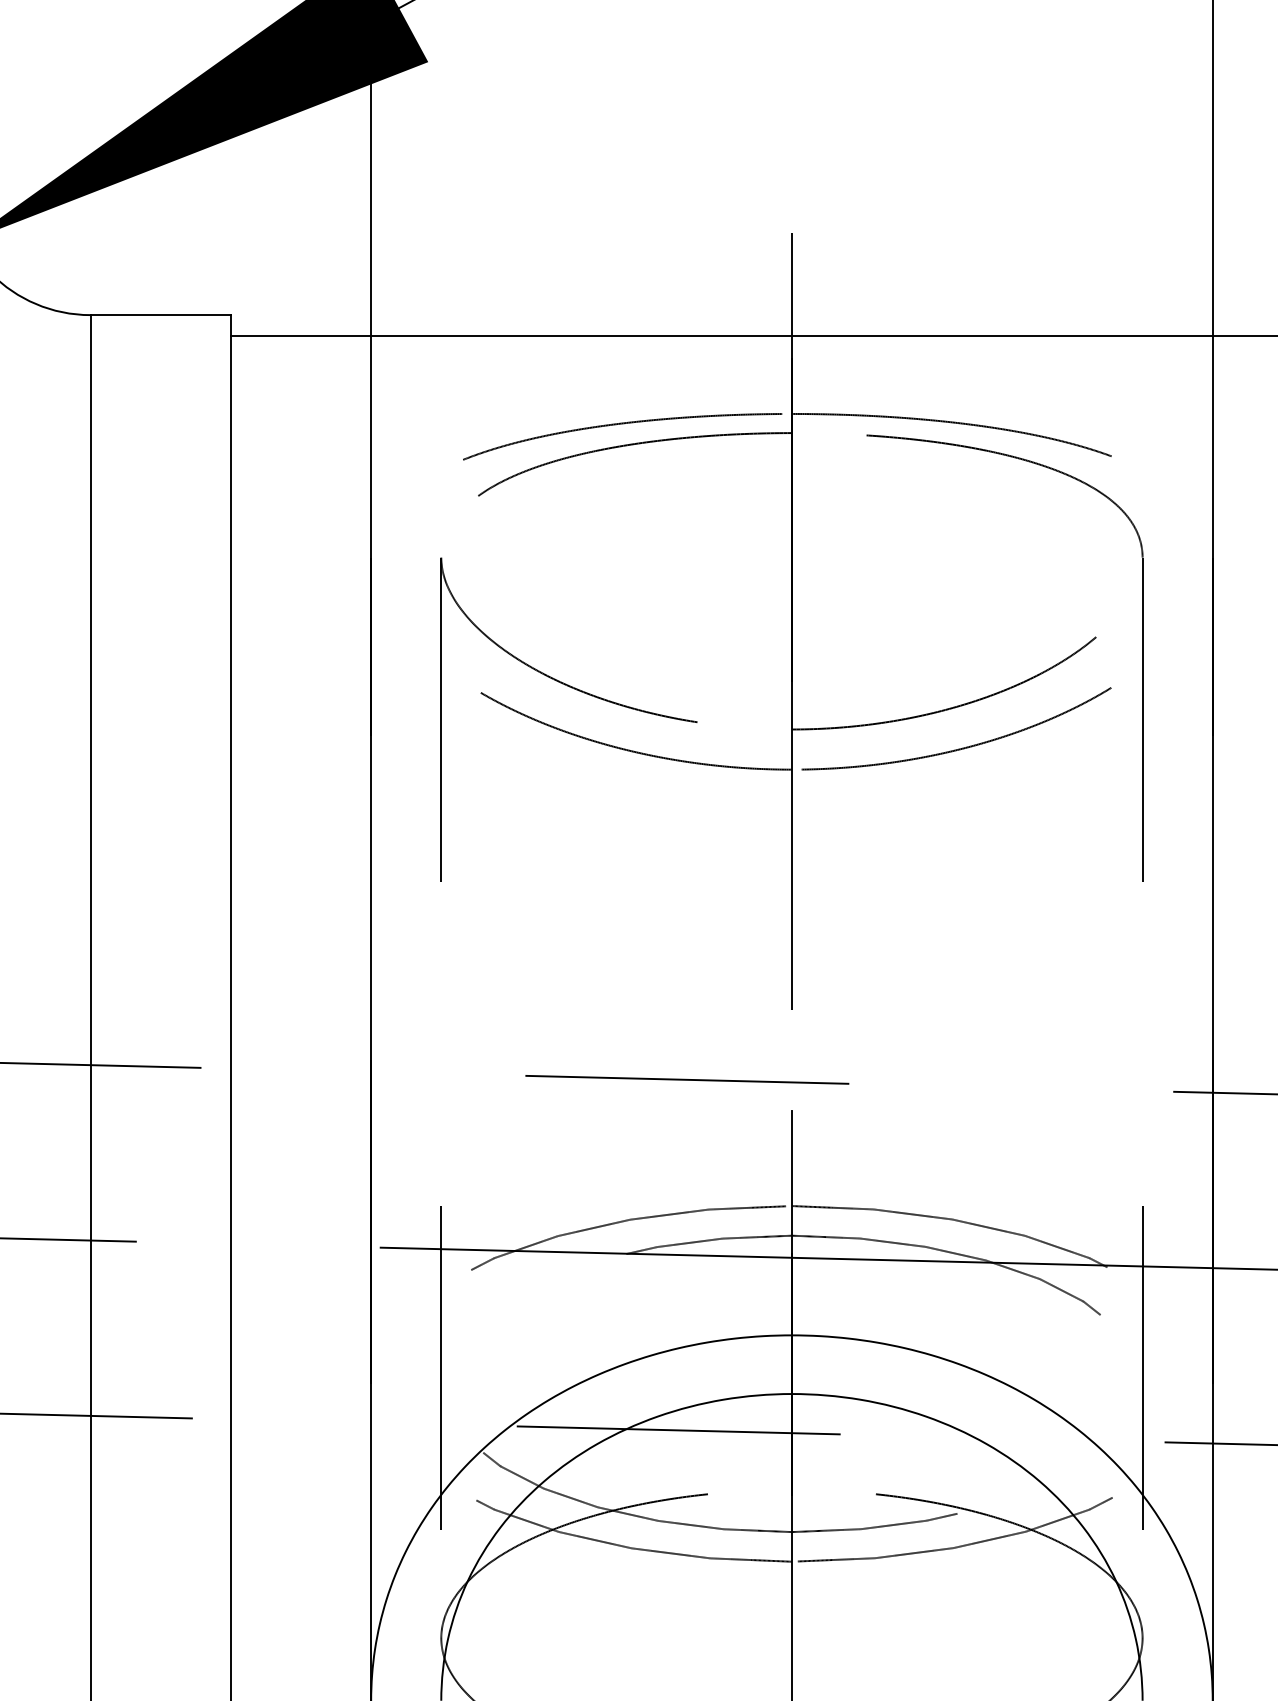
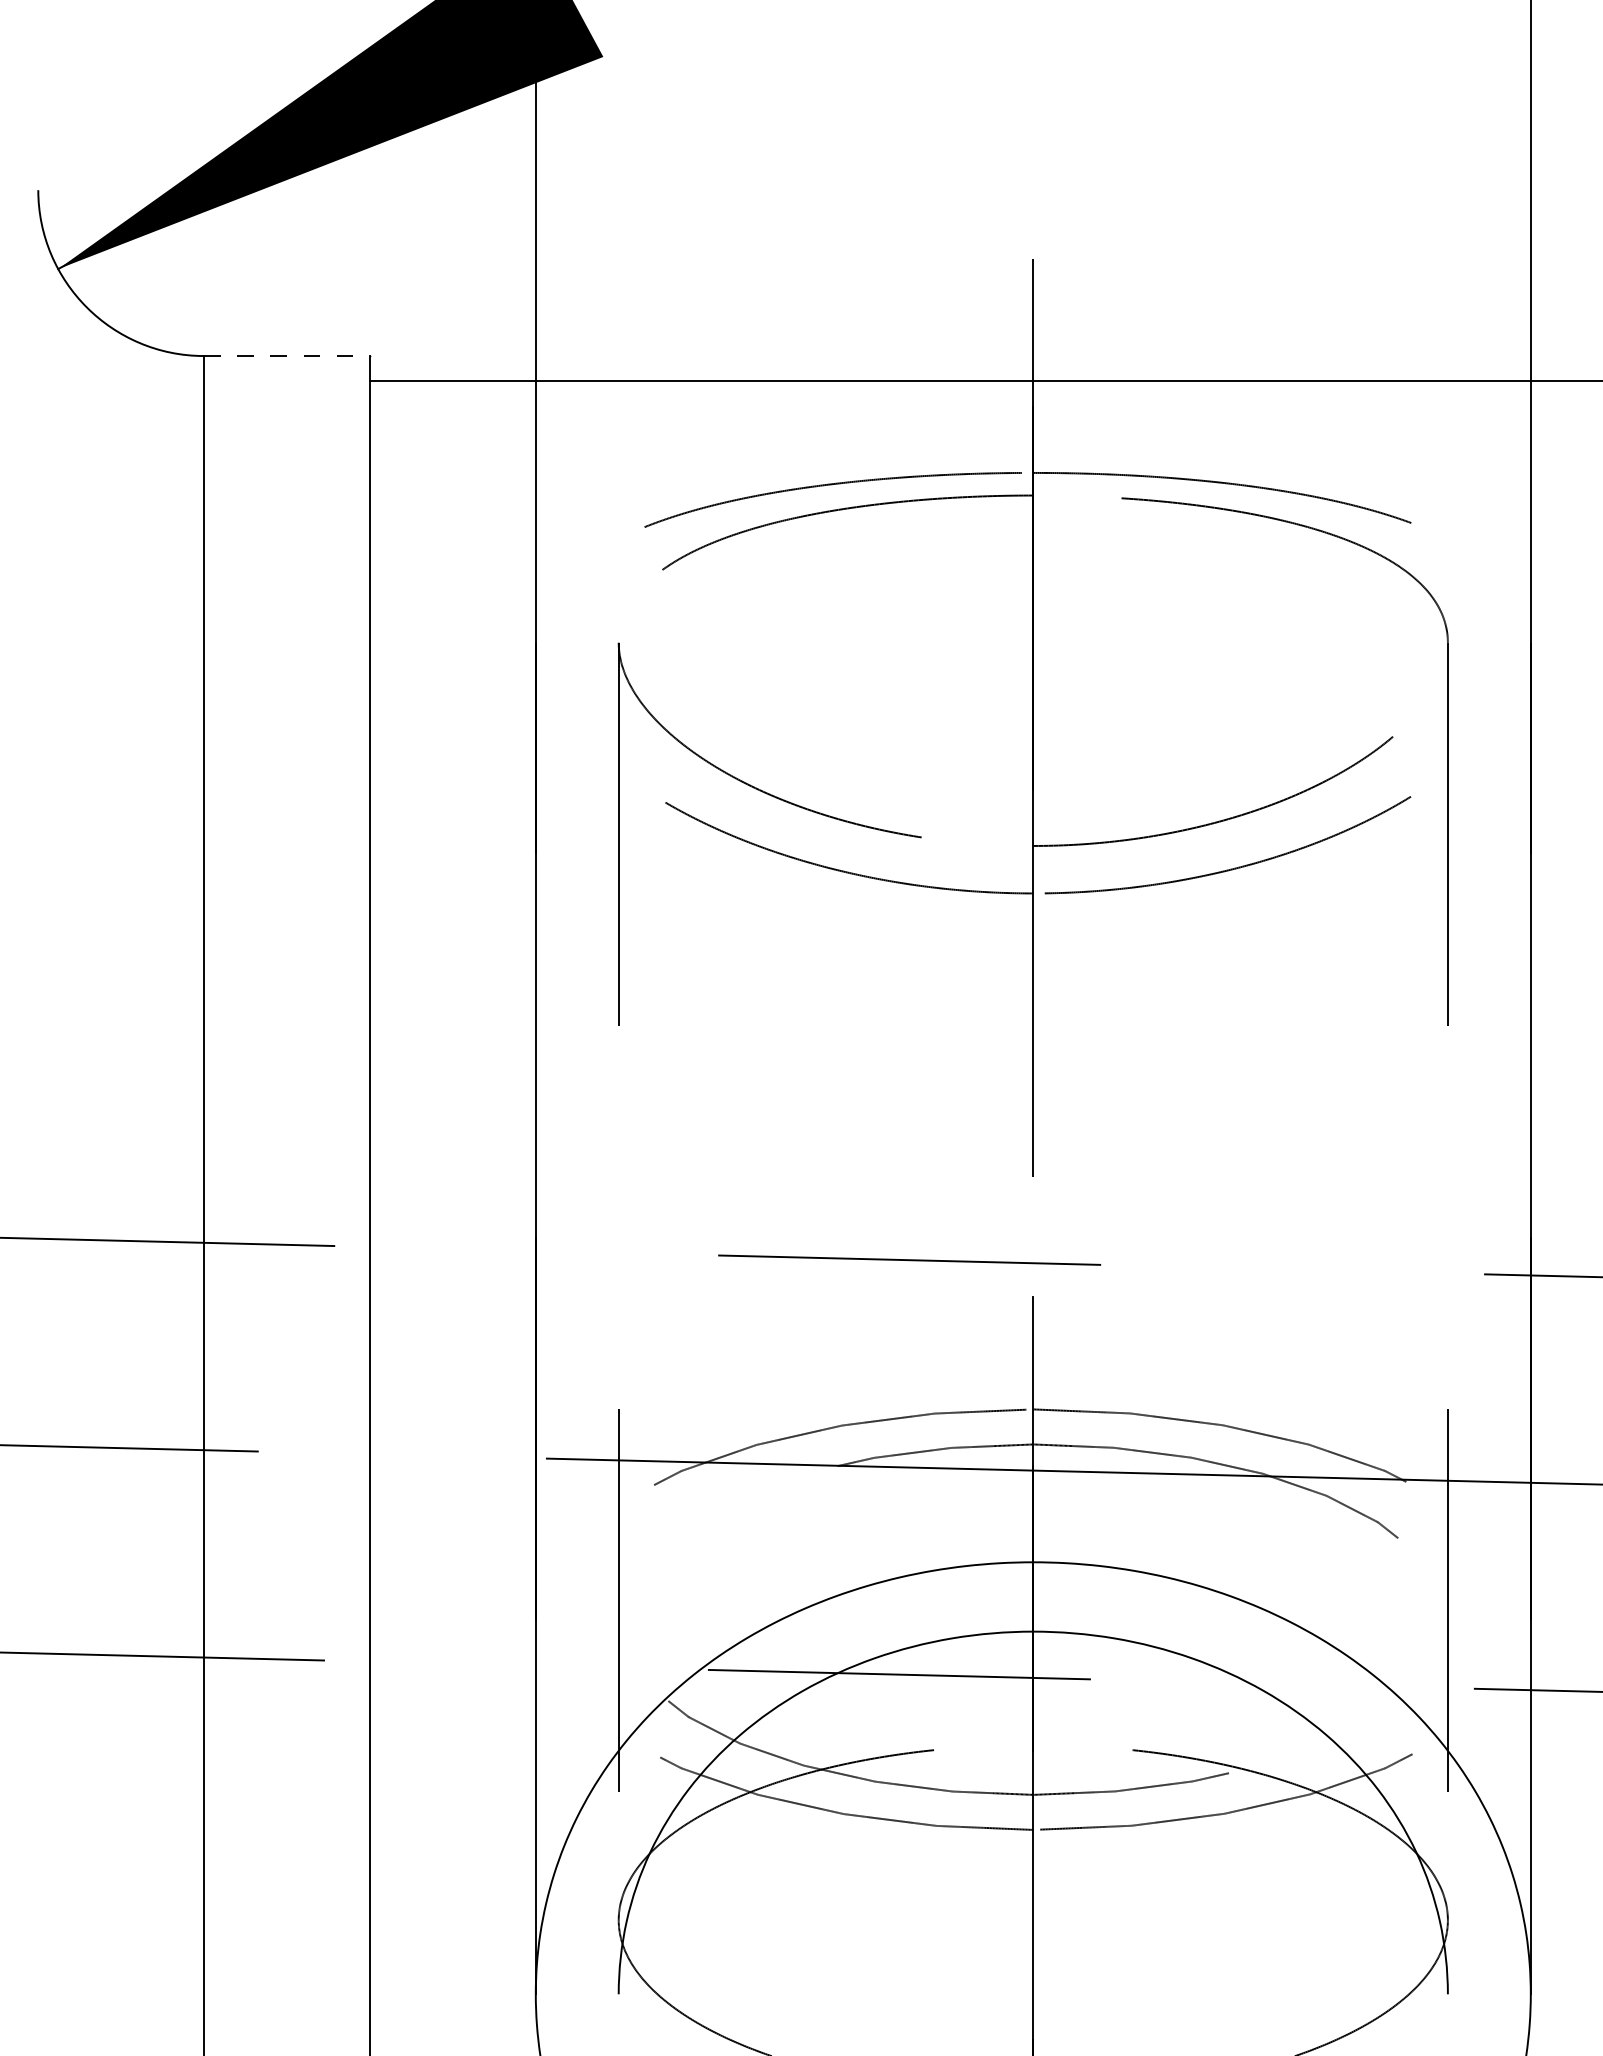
line: (161, 315) -> (287, 356), solid -> dashed

